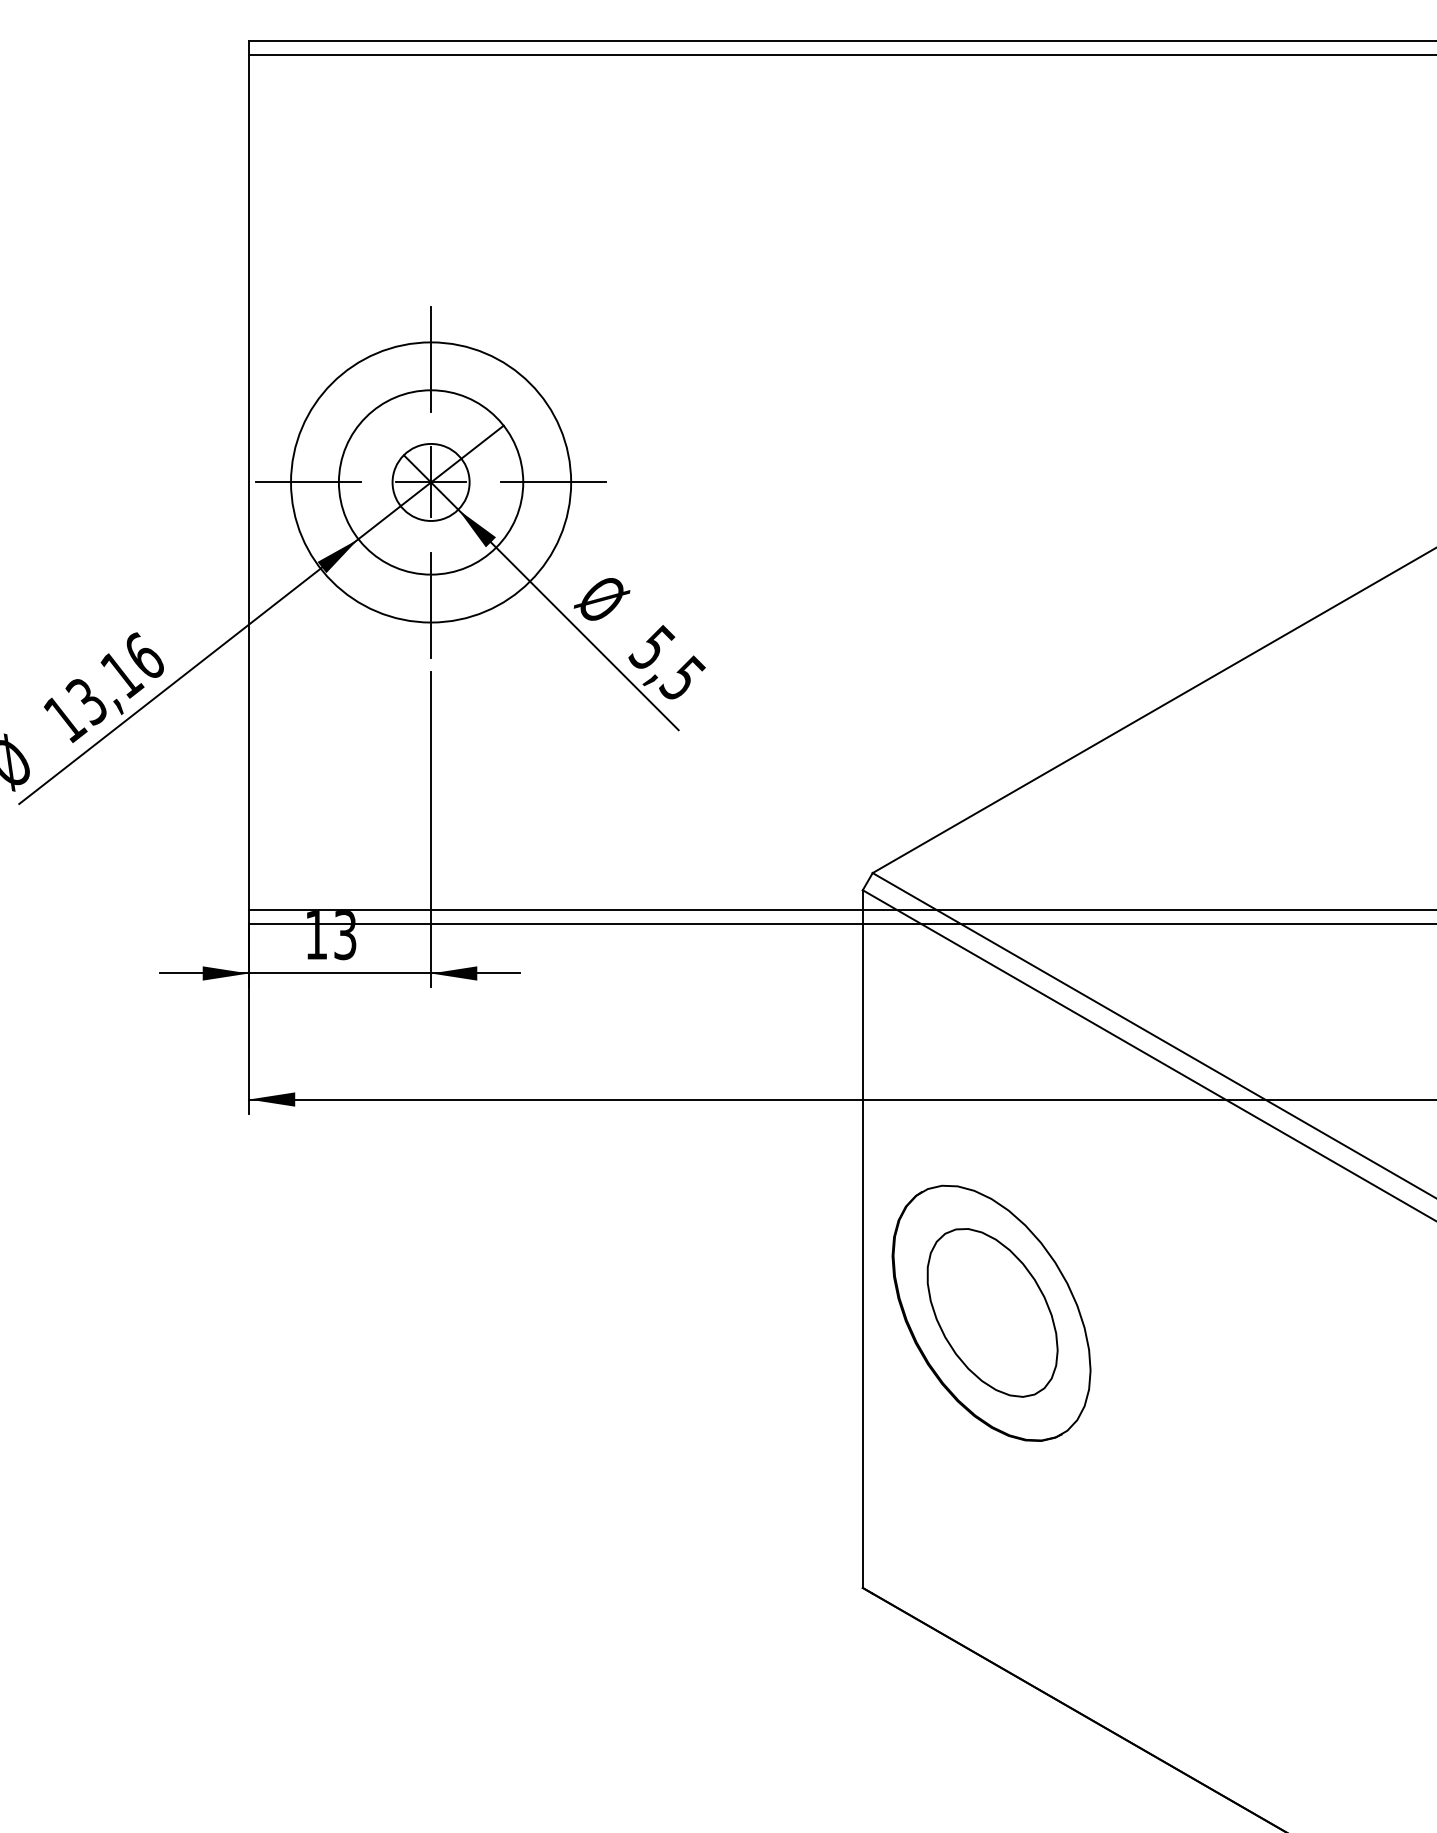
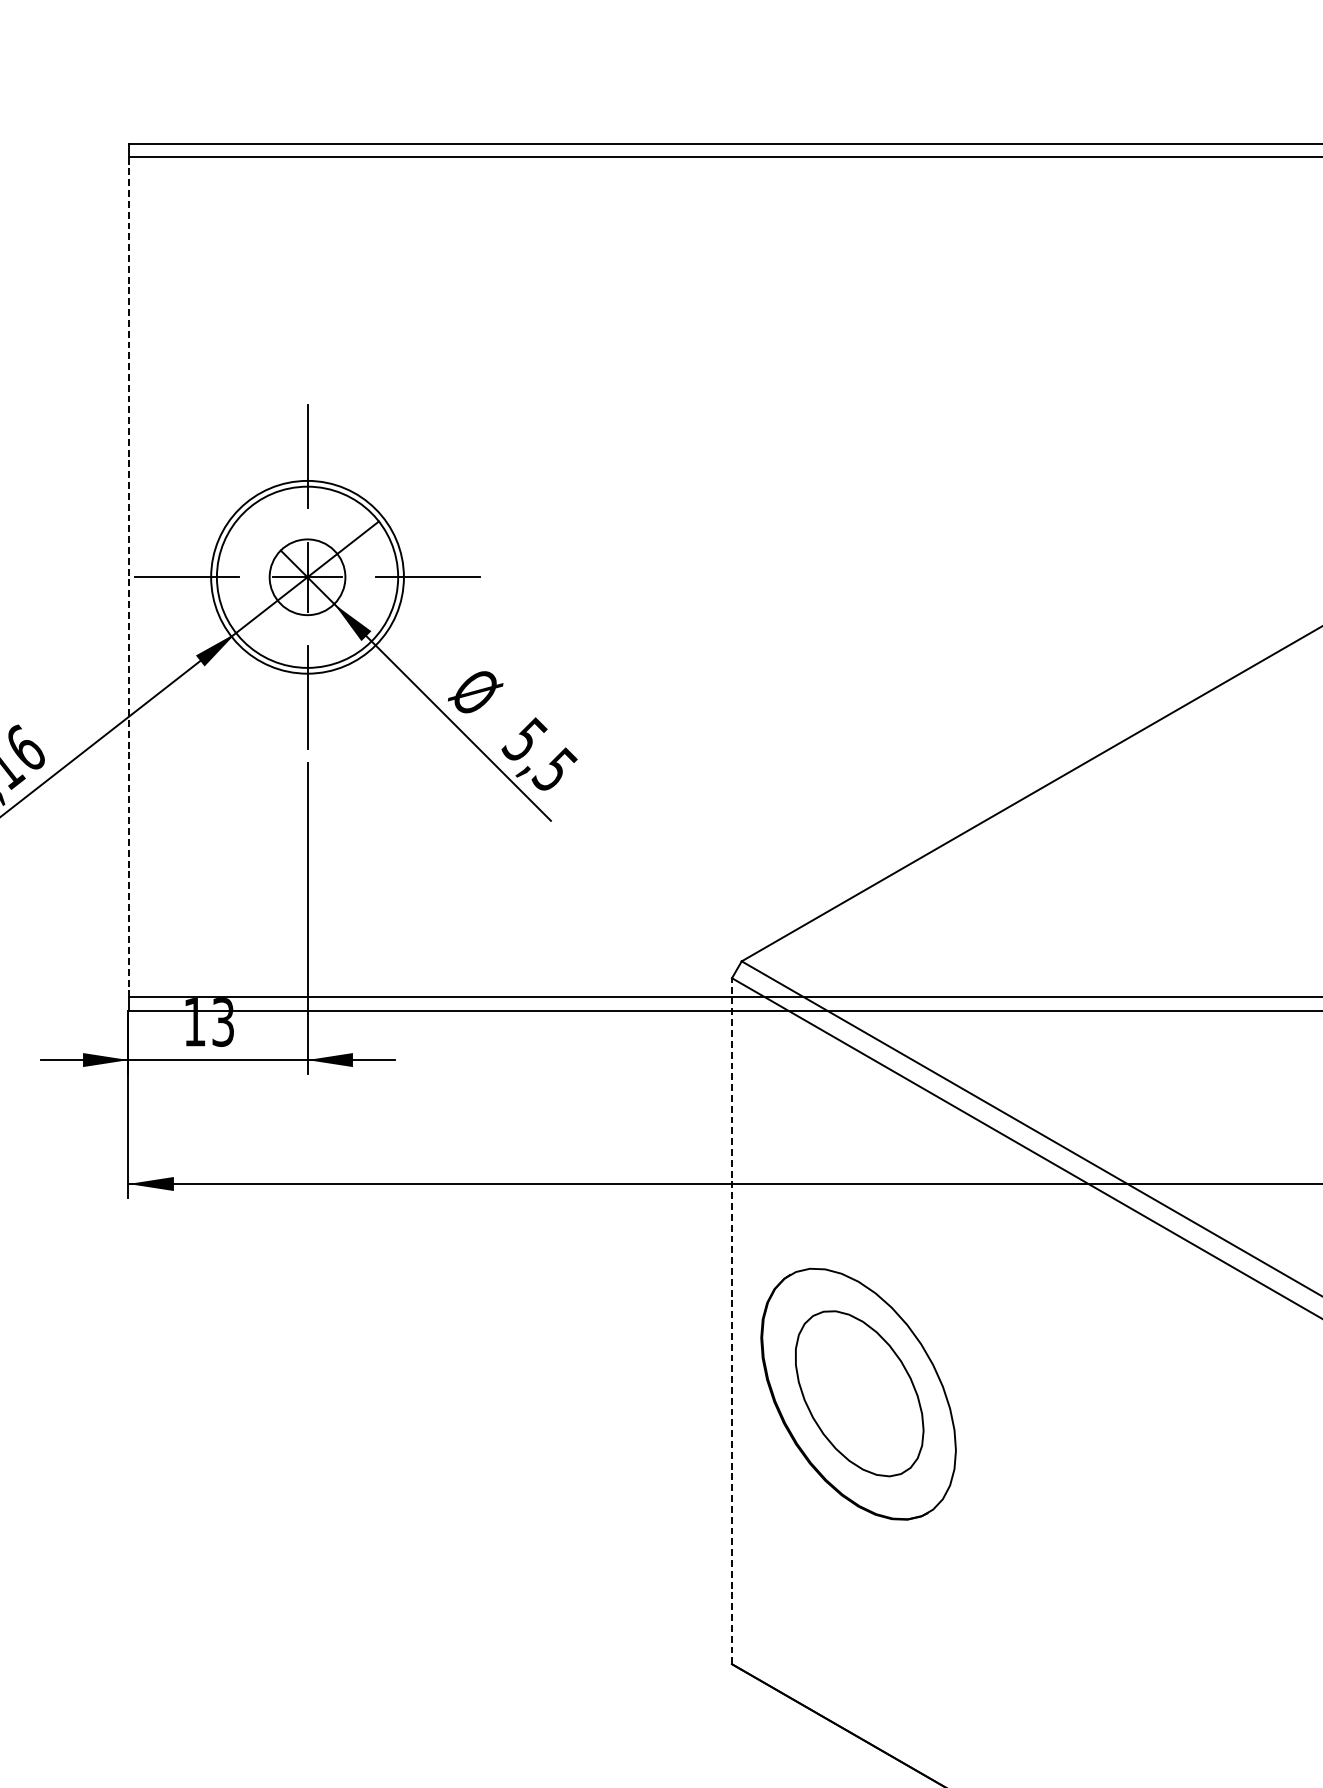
line: (249, 481) -> (129, 576), solid -> dashed
circle: (431, 482) -> (307, 577), size x0.7
line: (862, 1239) -> (731, 1321), solid -> dashed

